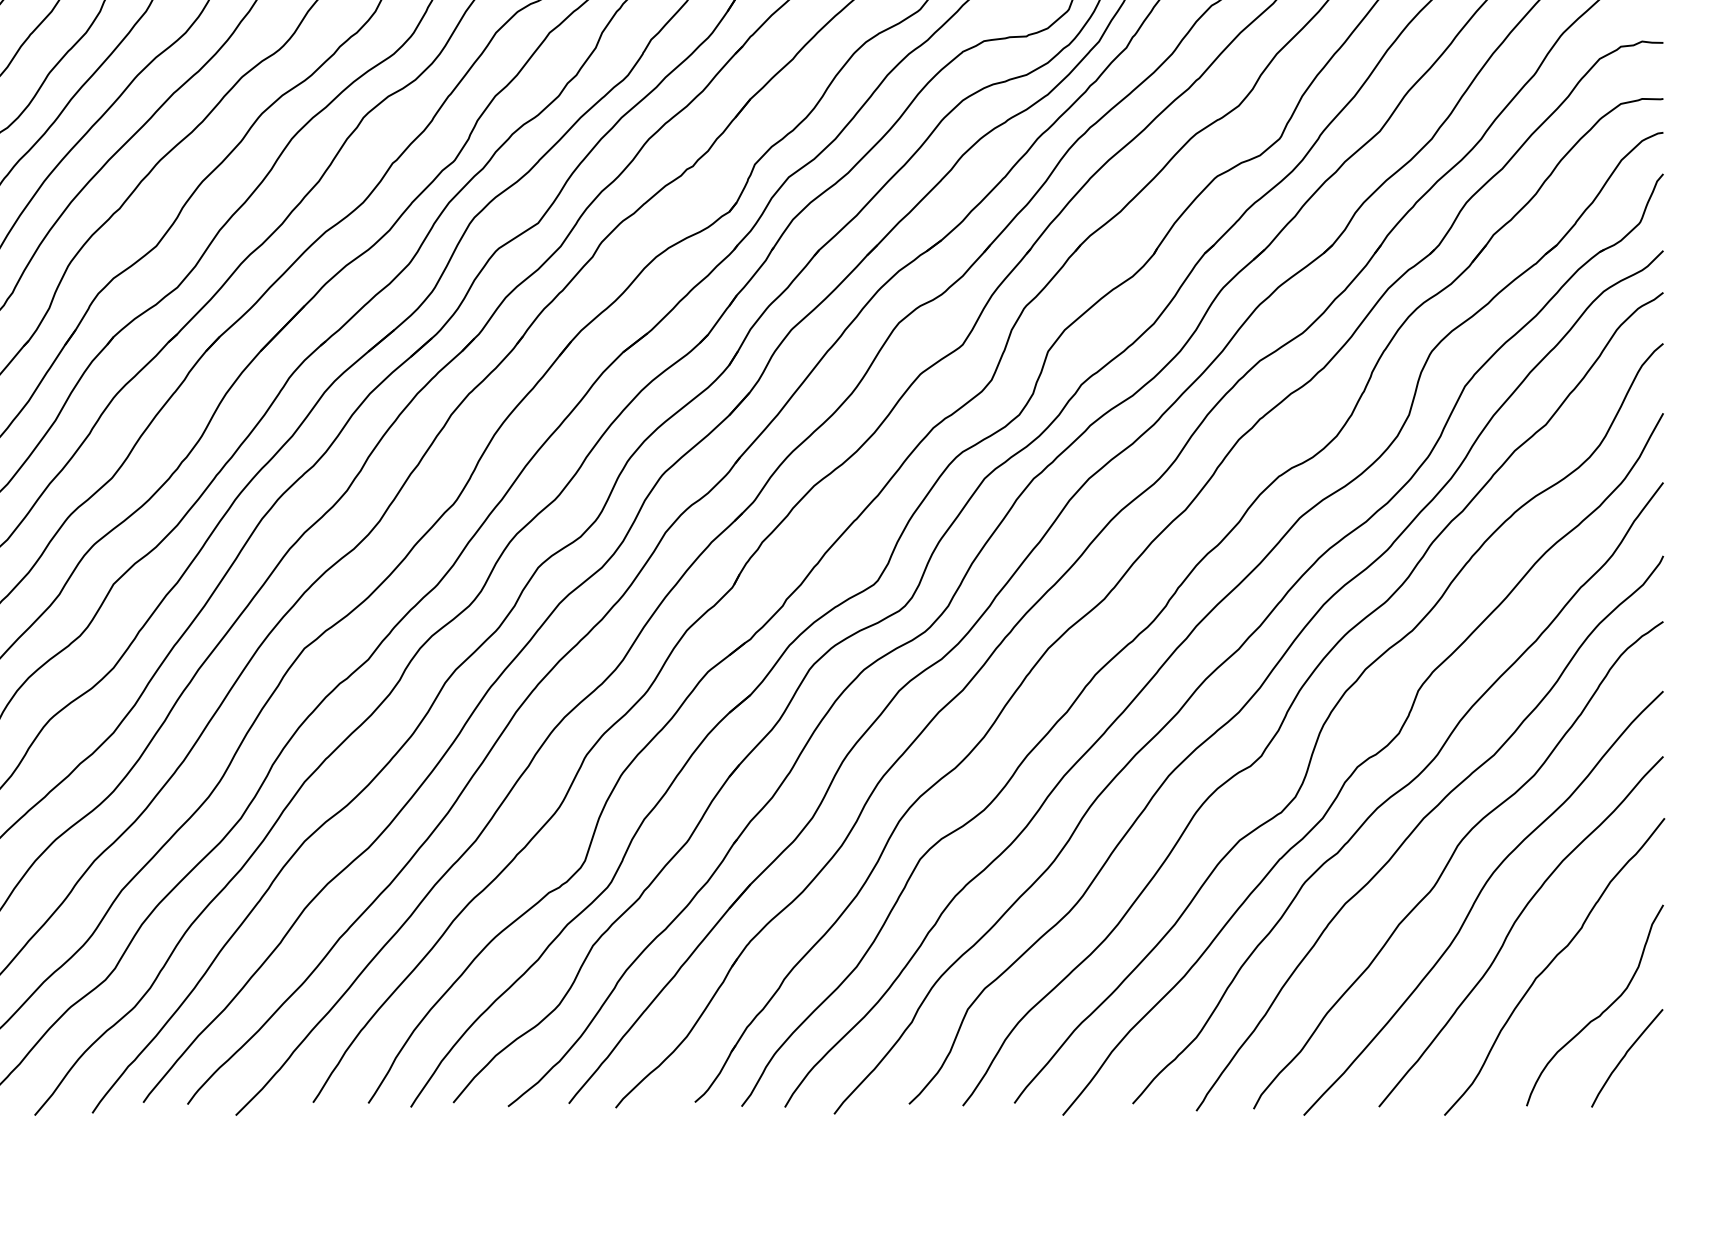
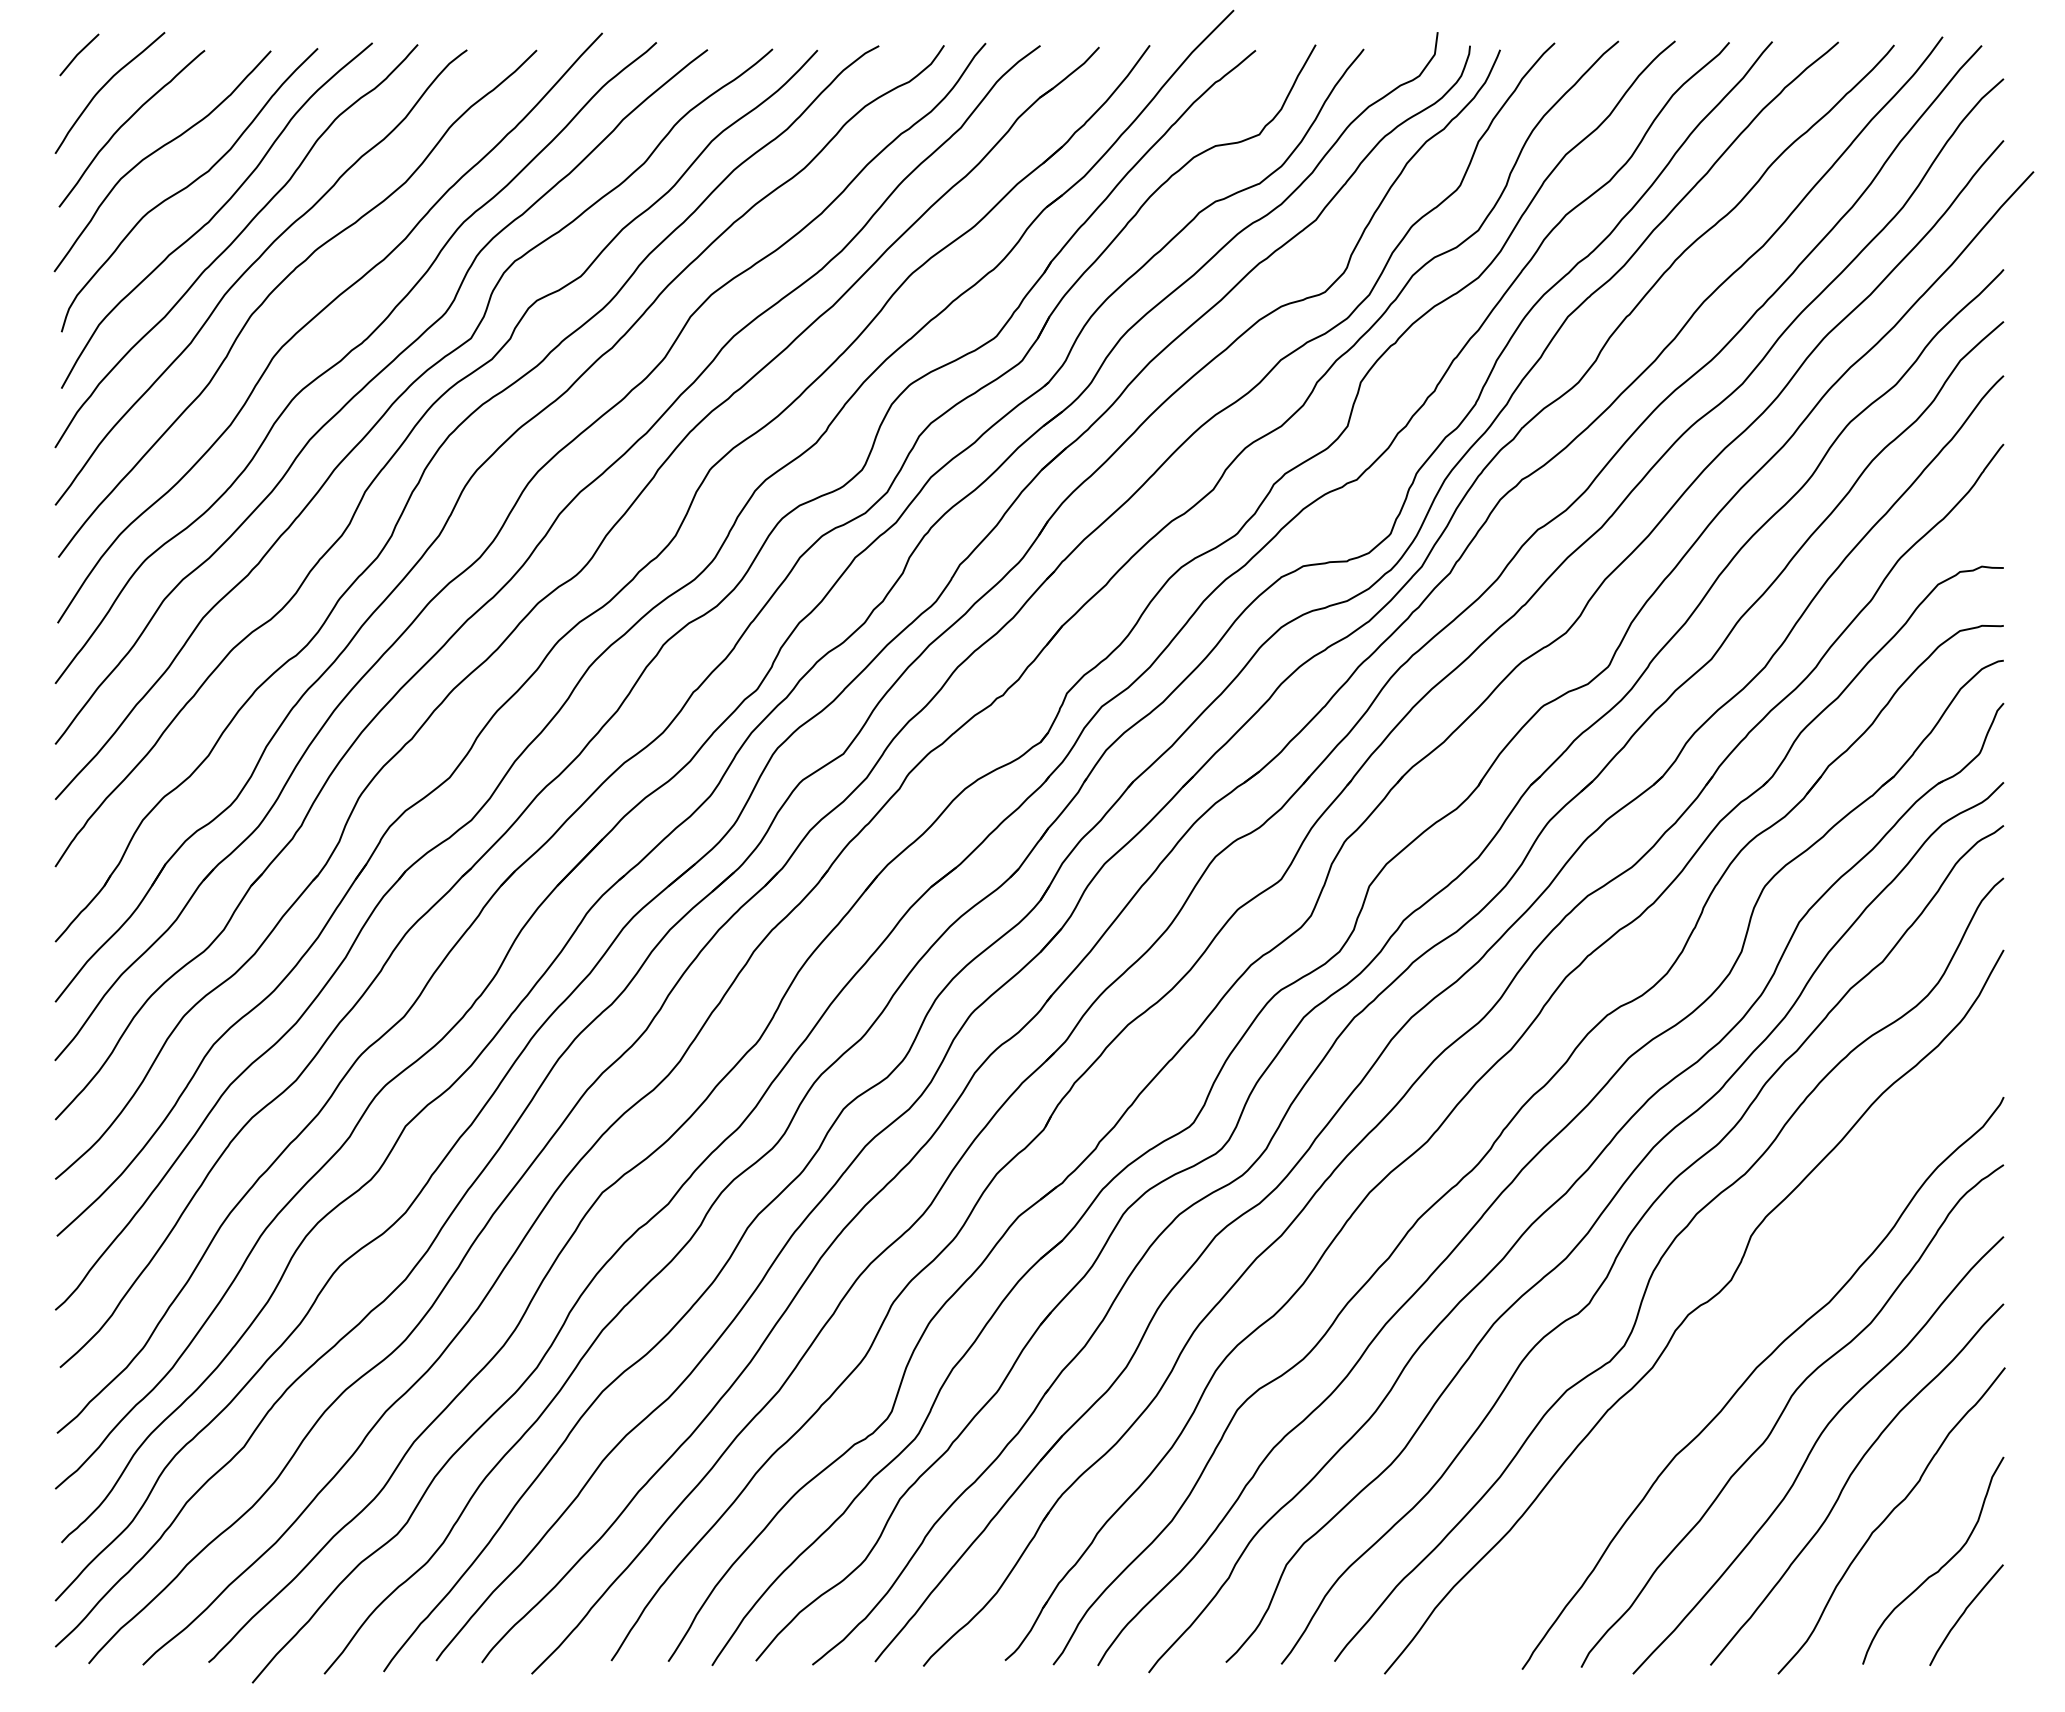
curve: (1398, 792) -> (1730, 1341), removed

